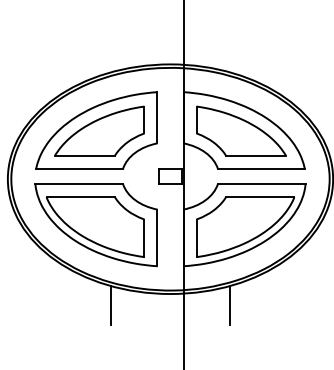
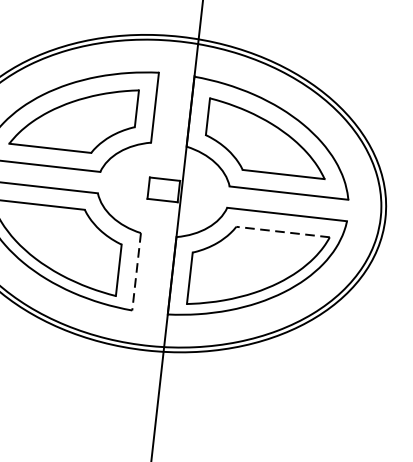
line: (259, 197) -> (282, 232), solid -> dashed
line: (157, 238) -> (136, 272), solid -> dashed
line: (110, 304) -> (62, 355), removed
line: (230, 304) -> (226, 373), removed

